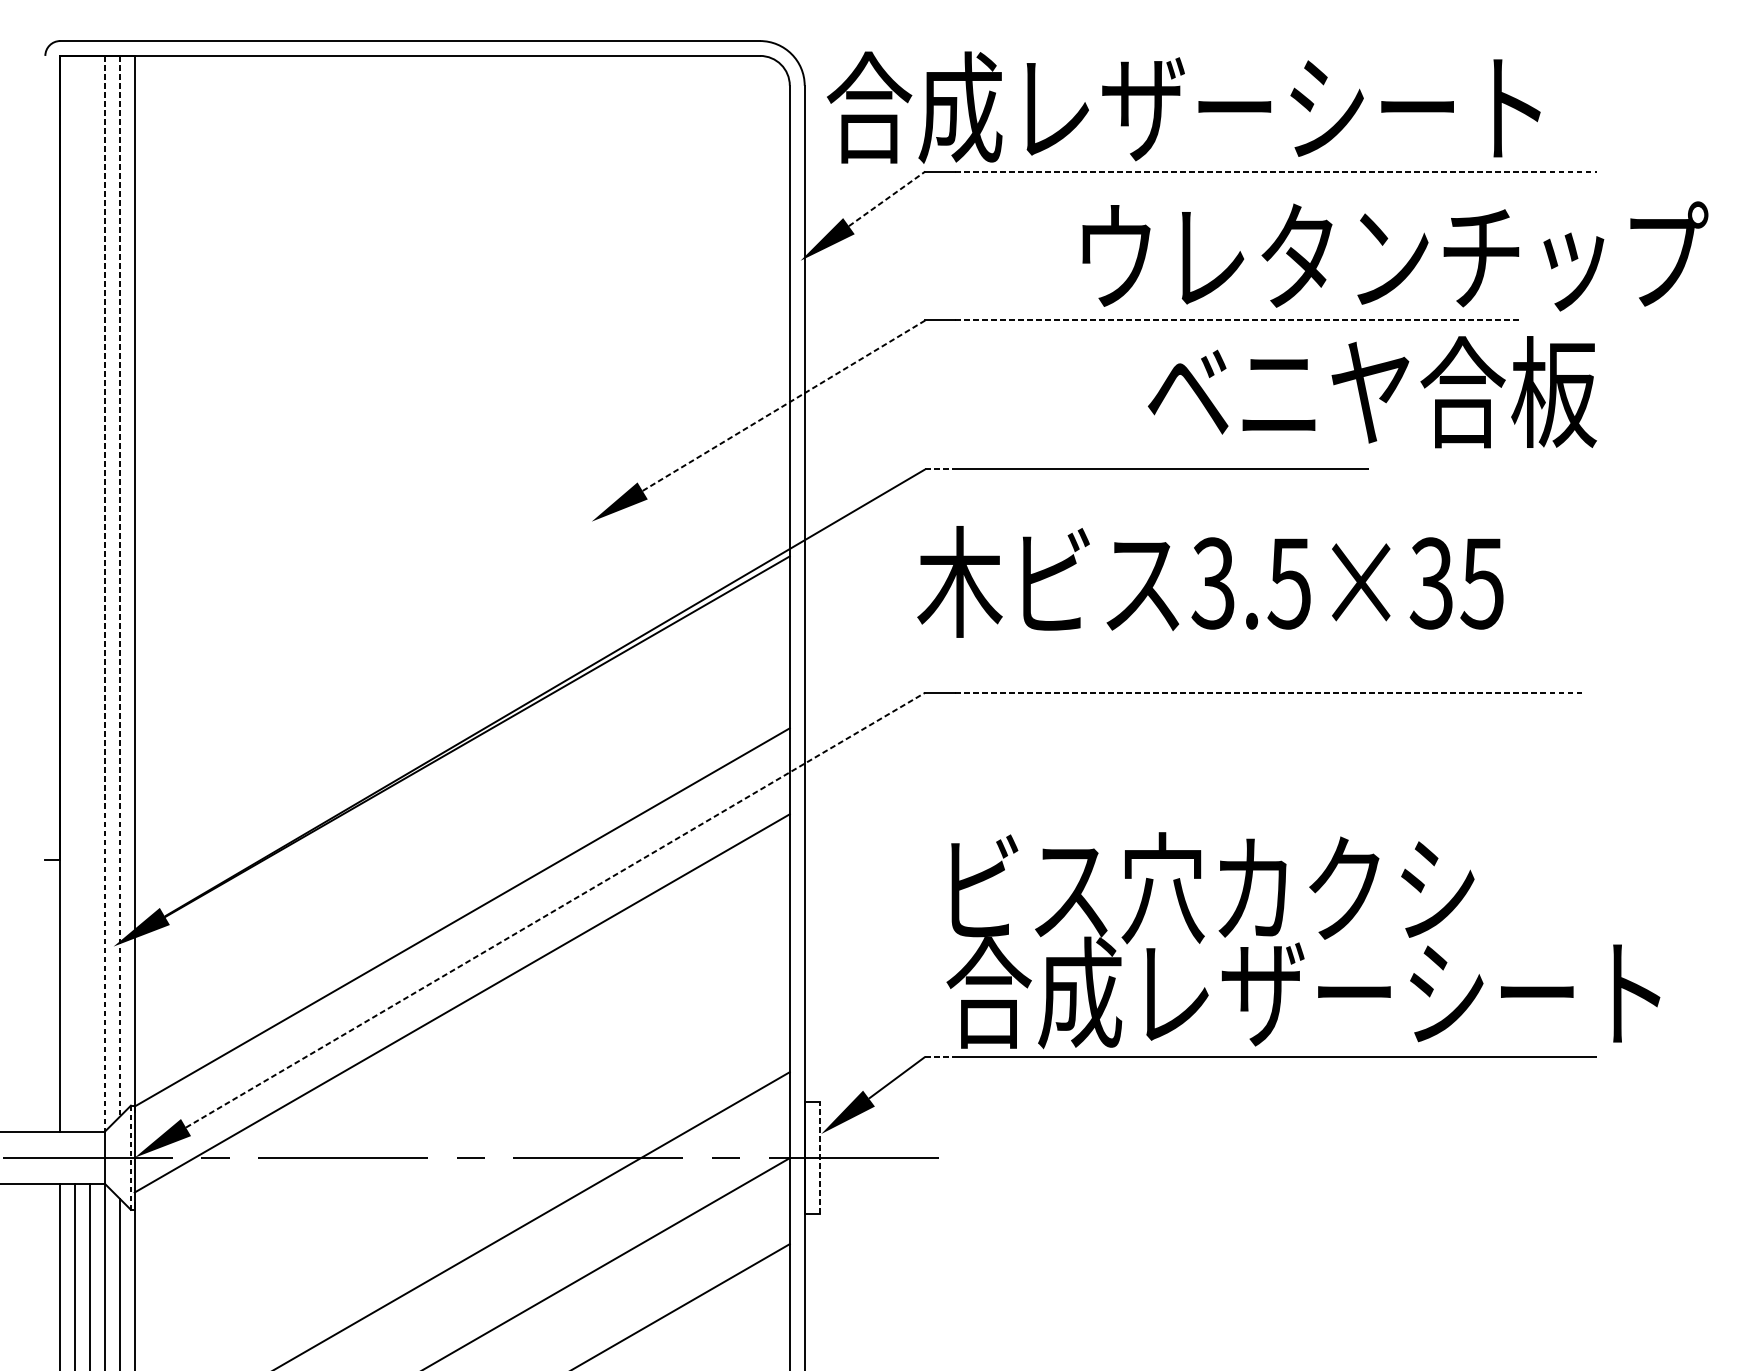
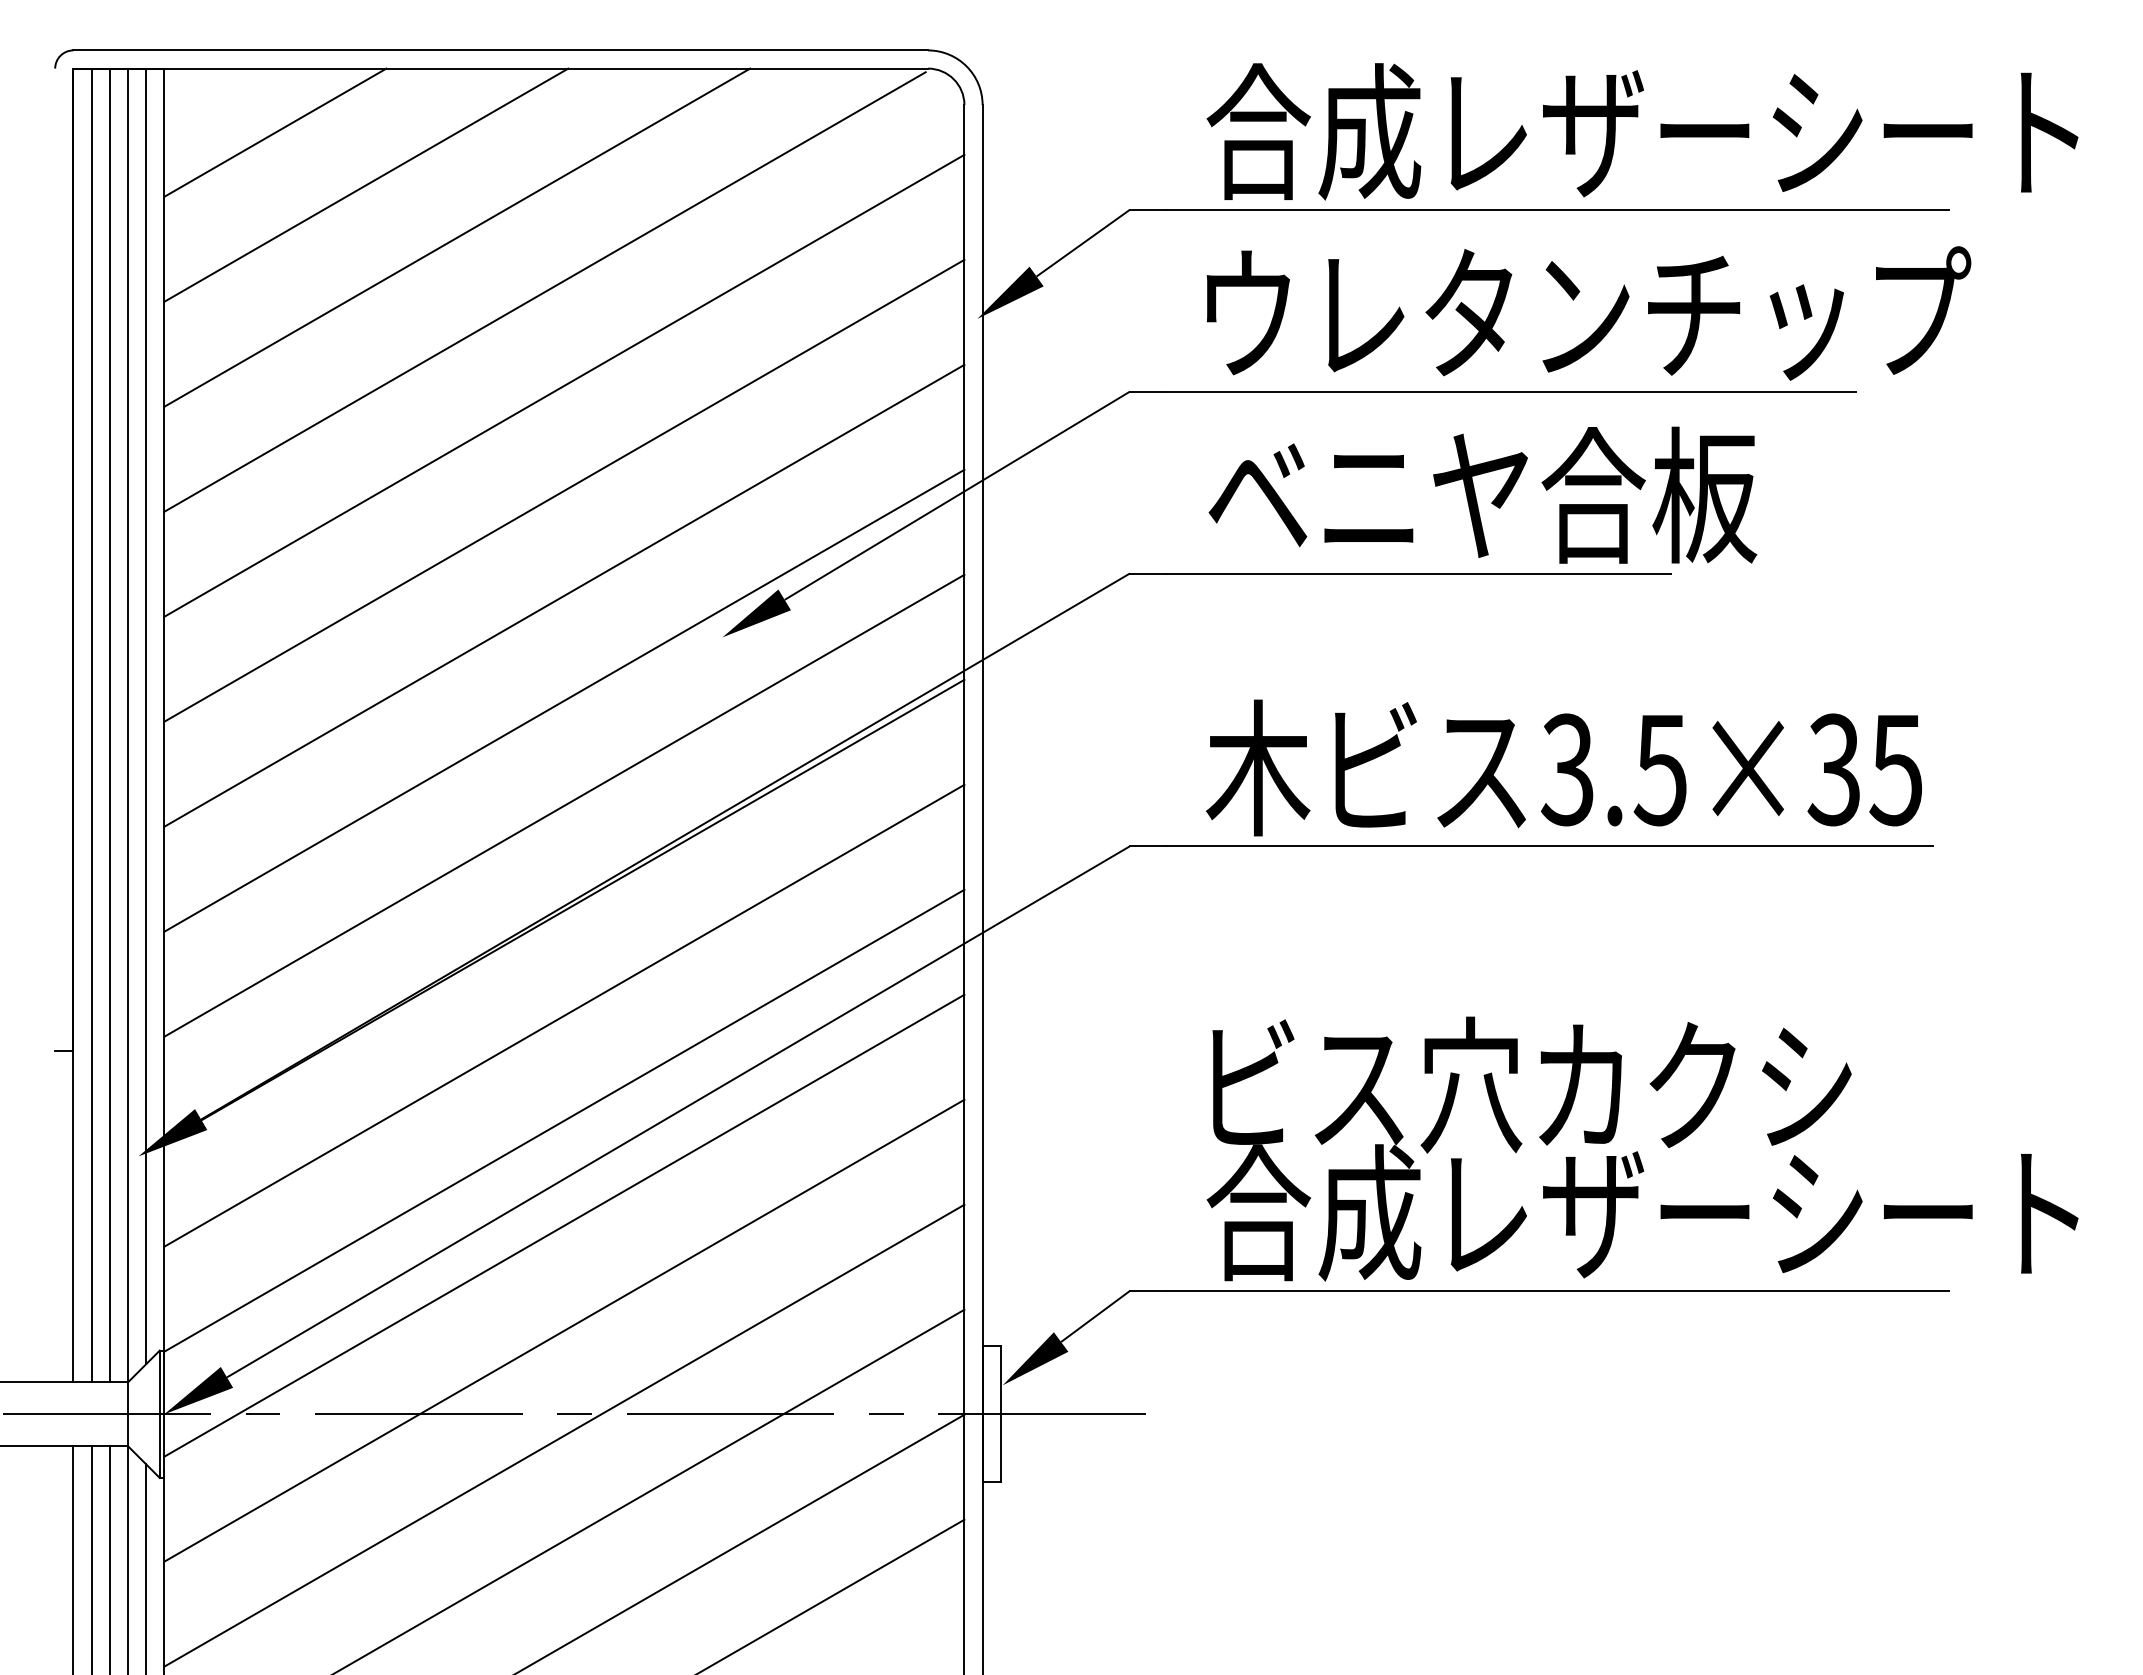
text: (1183, 107) -> (1642, 131), moved
line: (225, 108) -> (275, 132), added
line: (300, 150) -> (366, 184), added
line: (1276, 171) -> (1558, 209), dashed -> solid
line: (374, 194) -> (457, 237), added
line: (887, 198) -> (1083, 242), dashed -> solid
line: (445, 238) -> (544, 291), added
text: (1395, 256) -> (1589, 313), moved
line: (462, 315) -> (564, 385), added
line: (1237, 320) -> (1511, 391), dashed -> solid
text: (1372, 391) -> (1482, 494), moved
line: (462, 401) -> (564, 490), added
line: (784, 405) -> (957, 495), dashed -> solid
line: (940, 469) -> (1148, 573), dashed -> solid
line: (462, 487) -> (564, 595), added
line: (462, 573) -> (564, 700), added
text: (1209, 581) -> (1563, 767), moved
line: (120, 586) -> (146, 716), dashed -> solid
line: (75, 593) -> (91, 725), added
line: (89, 593) -> (109, 725), added
line: (104, 593) -> (127, 725), dashed -> solid
line: (462, 659) -> (564, 805), added
line: (1269, 692) -> (1550, 846), dashed -> solid
line: (462, 831) -> (564, 1015), added
line: (555, 909) -> (678, 1111), dashed -> solid
text: (1303, 940) -> (1642, 1148), moved
line: (940, 1056) -> (1148, 1290), dashed -> solid
line: (462, 1089) -> (564, 1330), added
line: (130, 1157) -> (159, 1414), dashed -> solid
line: (819, 1157) -> (1000, 1413), dashed -> solid
line: (462, 1175) -> (564, 1435), added

